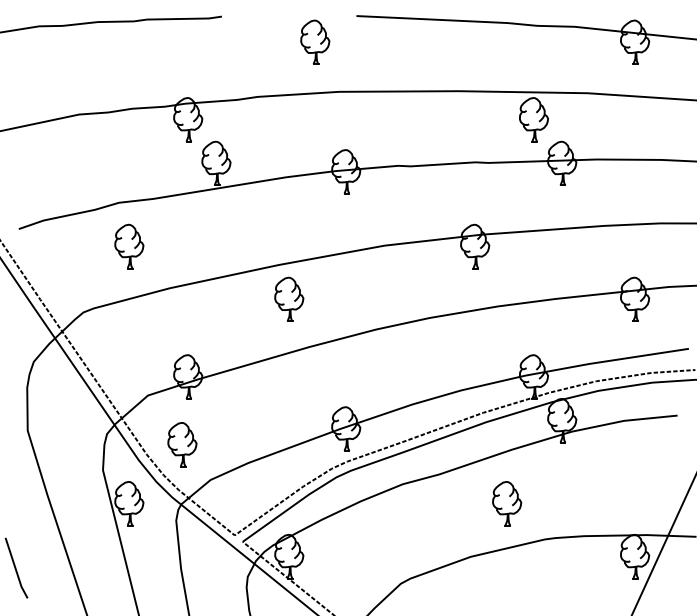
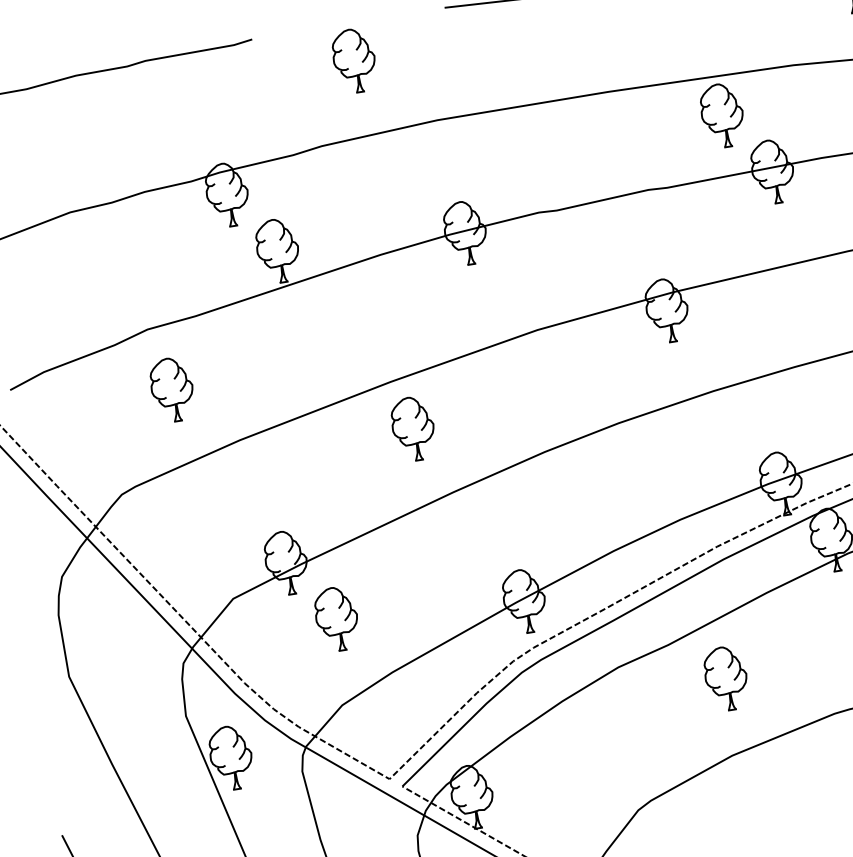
part: (315, 41) -> (354, 59), moved
part: (182, 444) -> (337, 618), moved
part: (507, 503) -> (726, 678), moved

